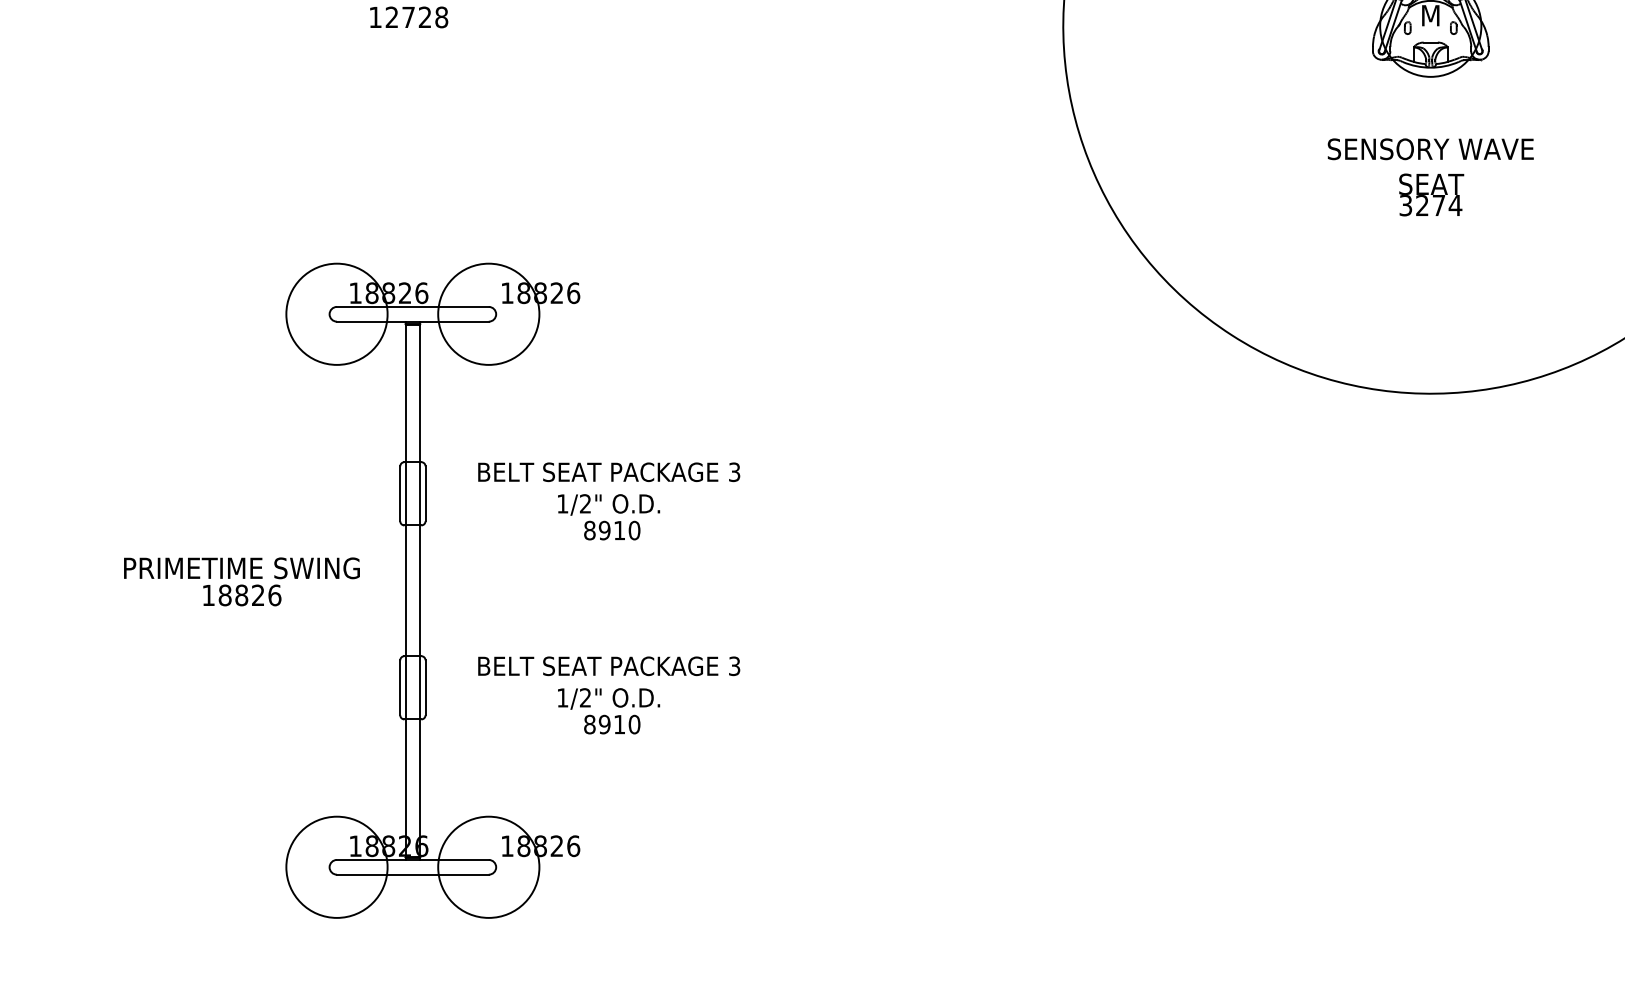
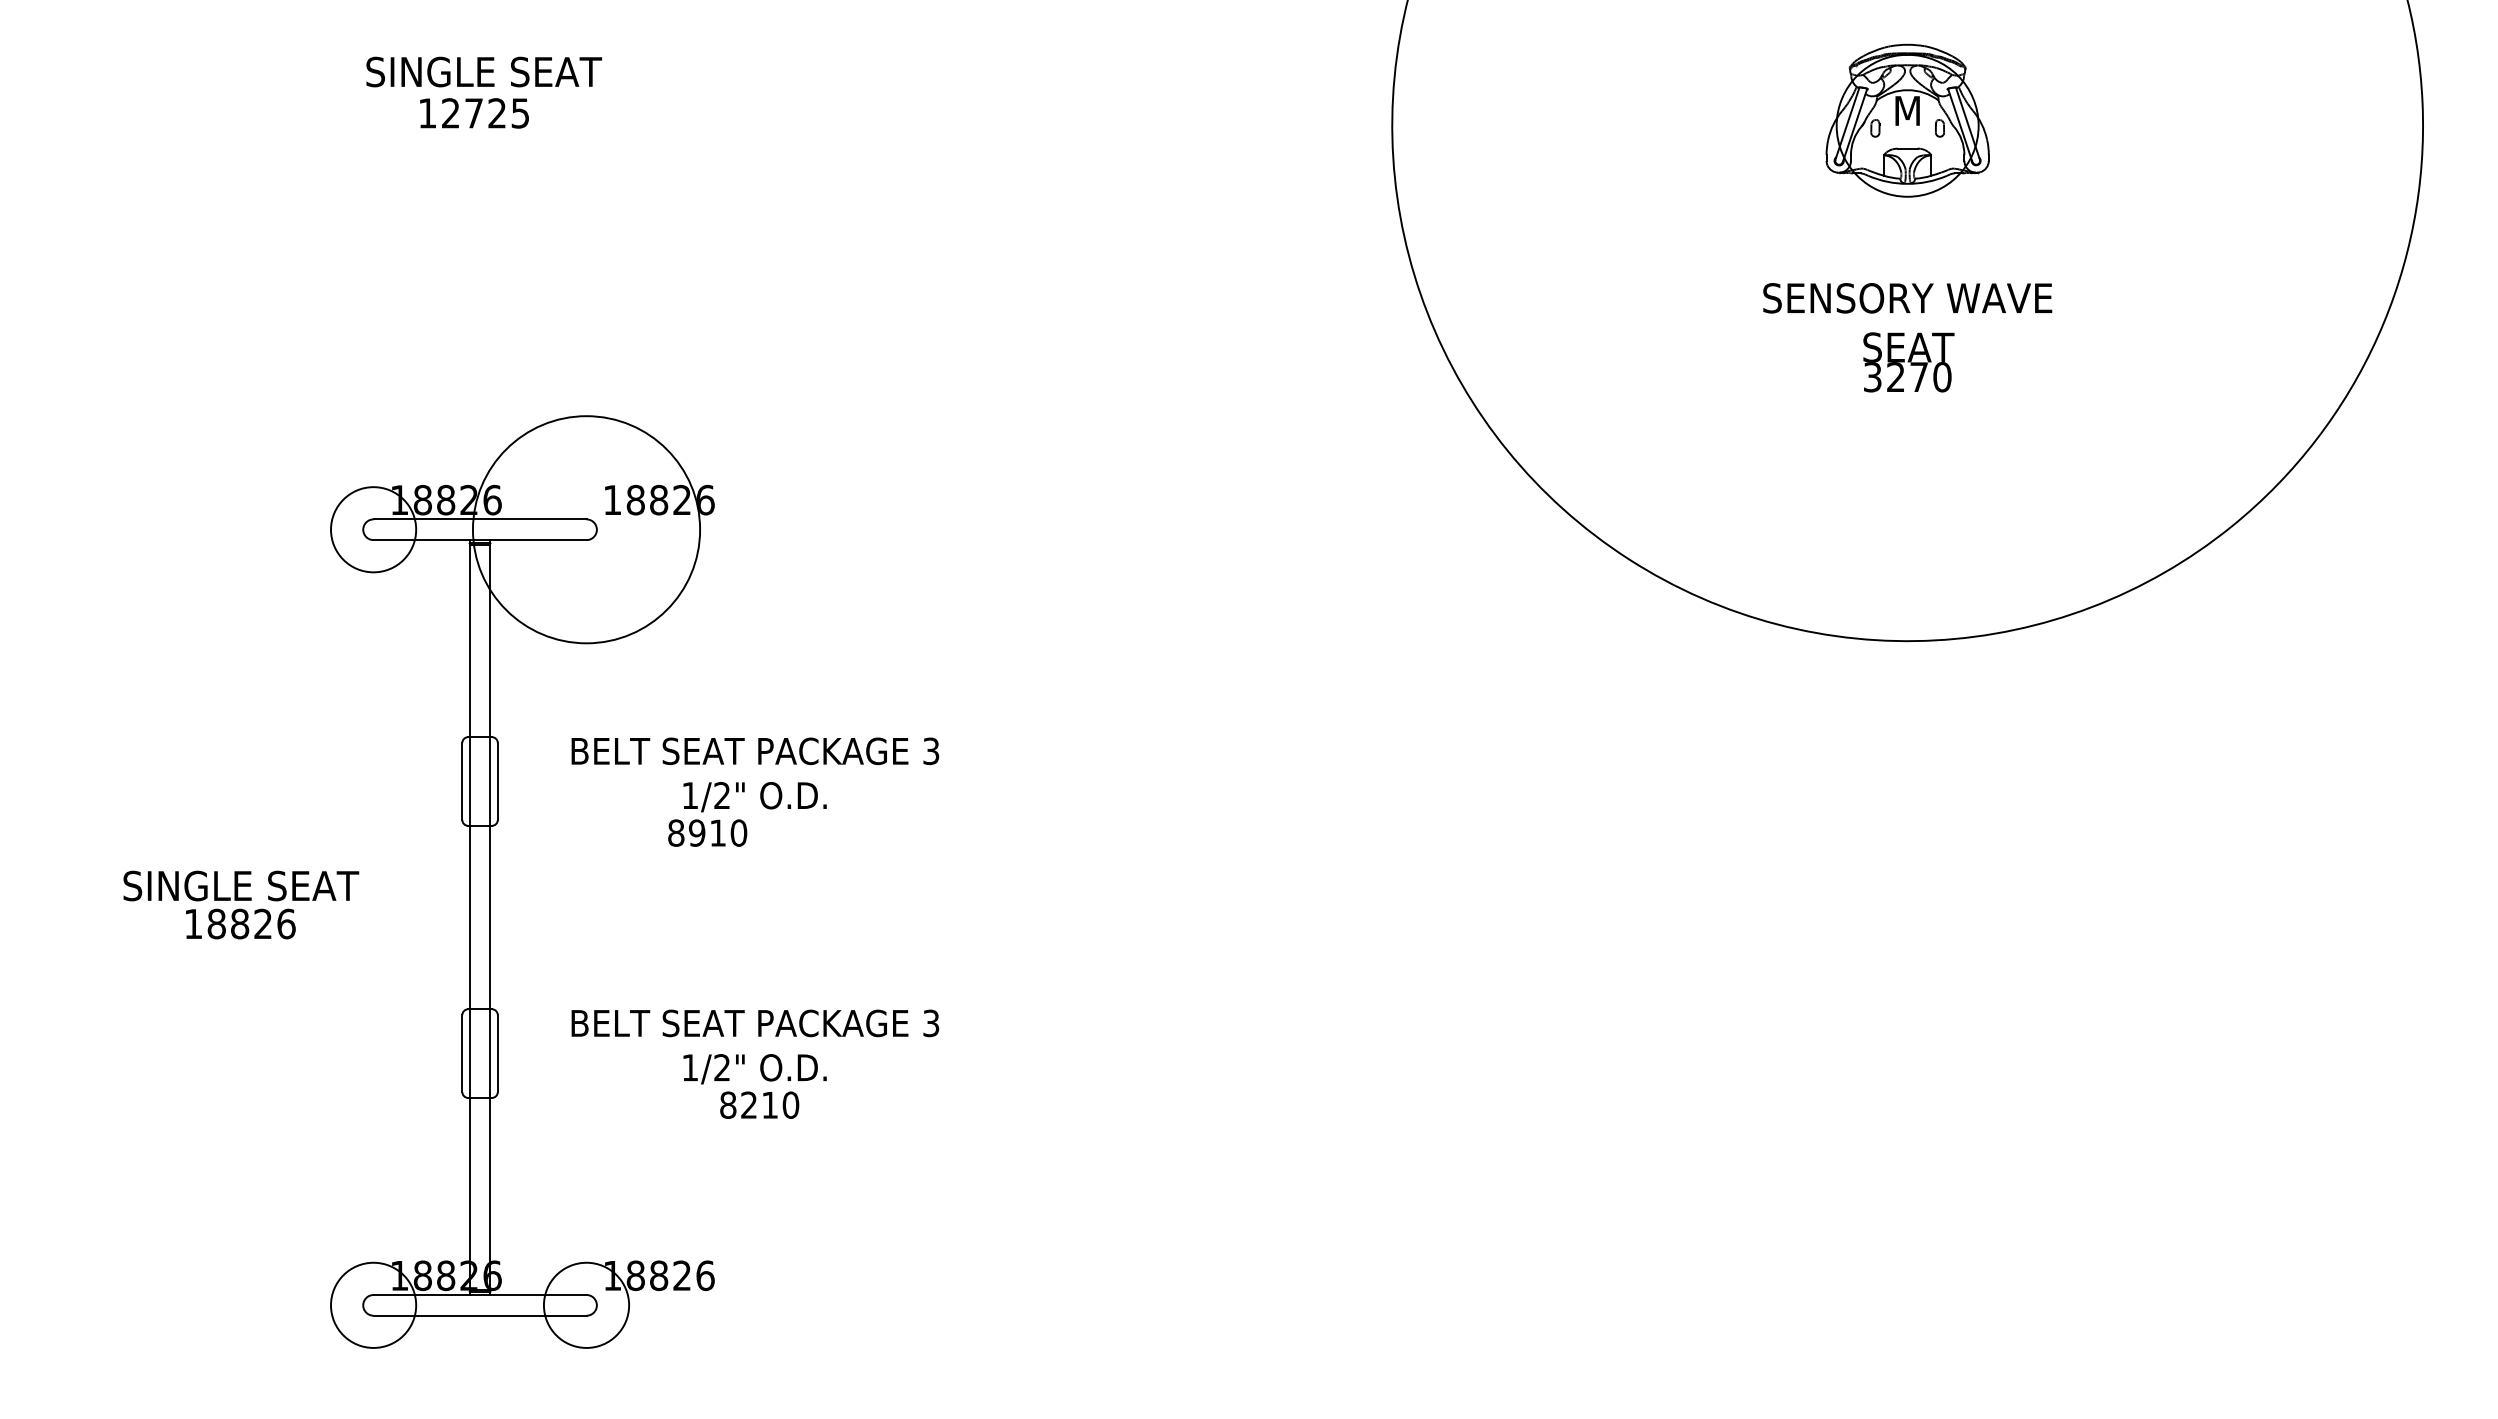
text: (441, 17) -> (520, 113), 12728 -> 12725
text: (1454, 205) -> (1941, 377), 3274 -> 3270
circle: (336, 314) -> (373, 529), size x0.6
circle: (488, 314) -> (586, 529), size x1.6
text: (612, 530) -> (707, 832), moved
text: (242, 567) -> (240, 885), PRIMETIME SWING -> SINGLE SEAT
text: (604, 724) -> (748, 1104), 8910 -> 8210
circle: (336, 867) -> (373, 1305), size x0.6
circle: (488, 867) -> (586, 1305), size x0.6

